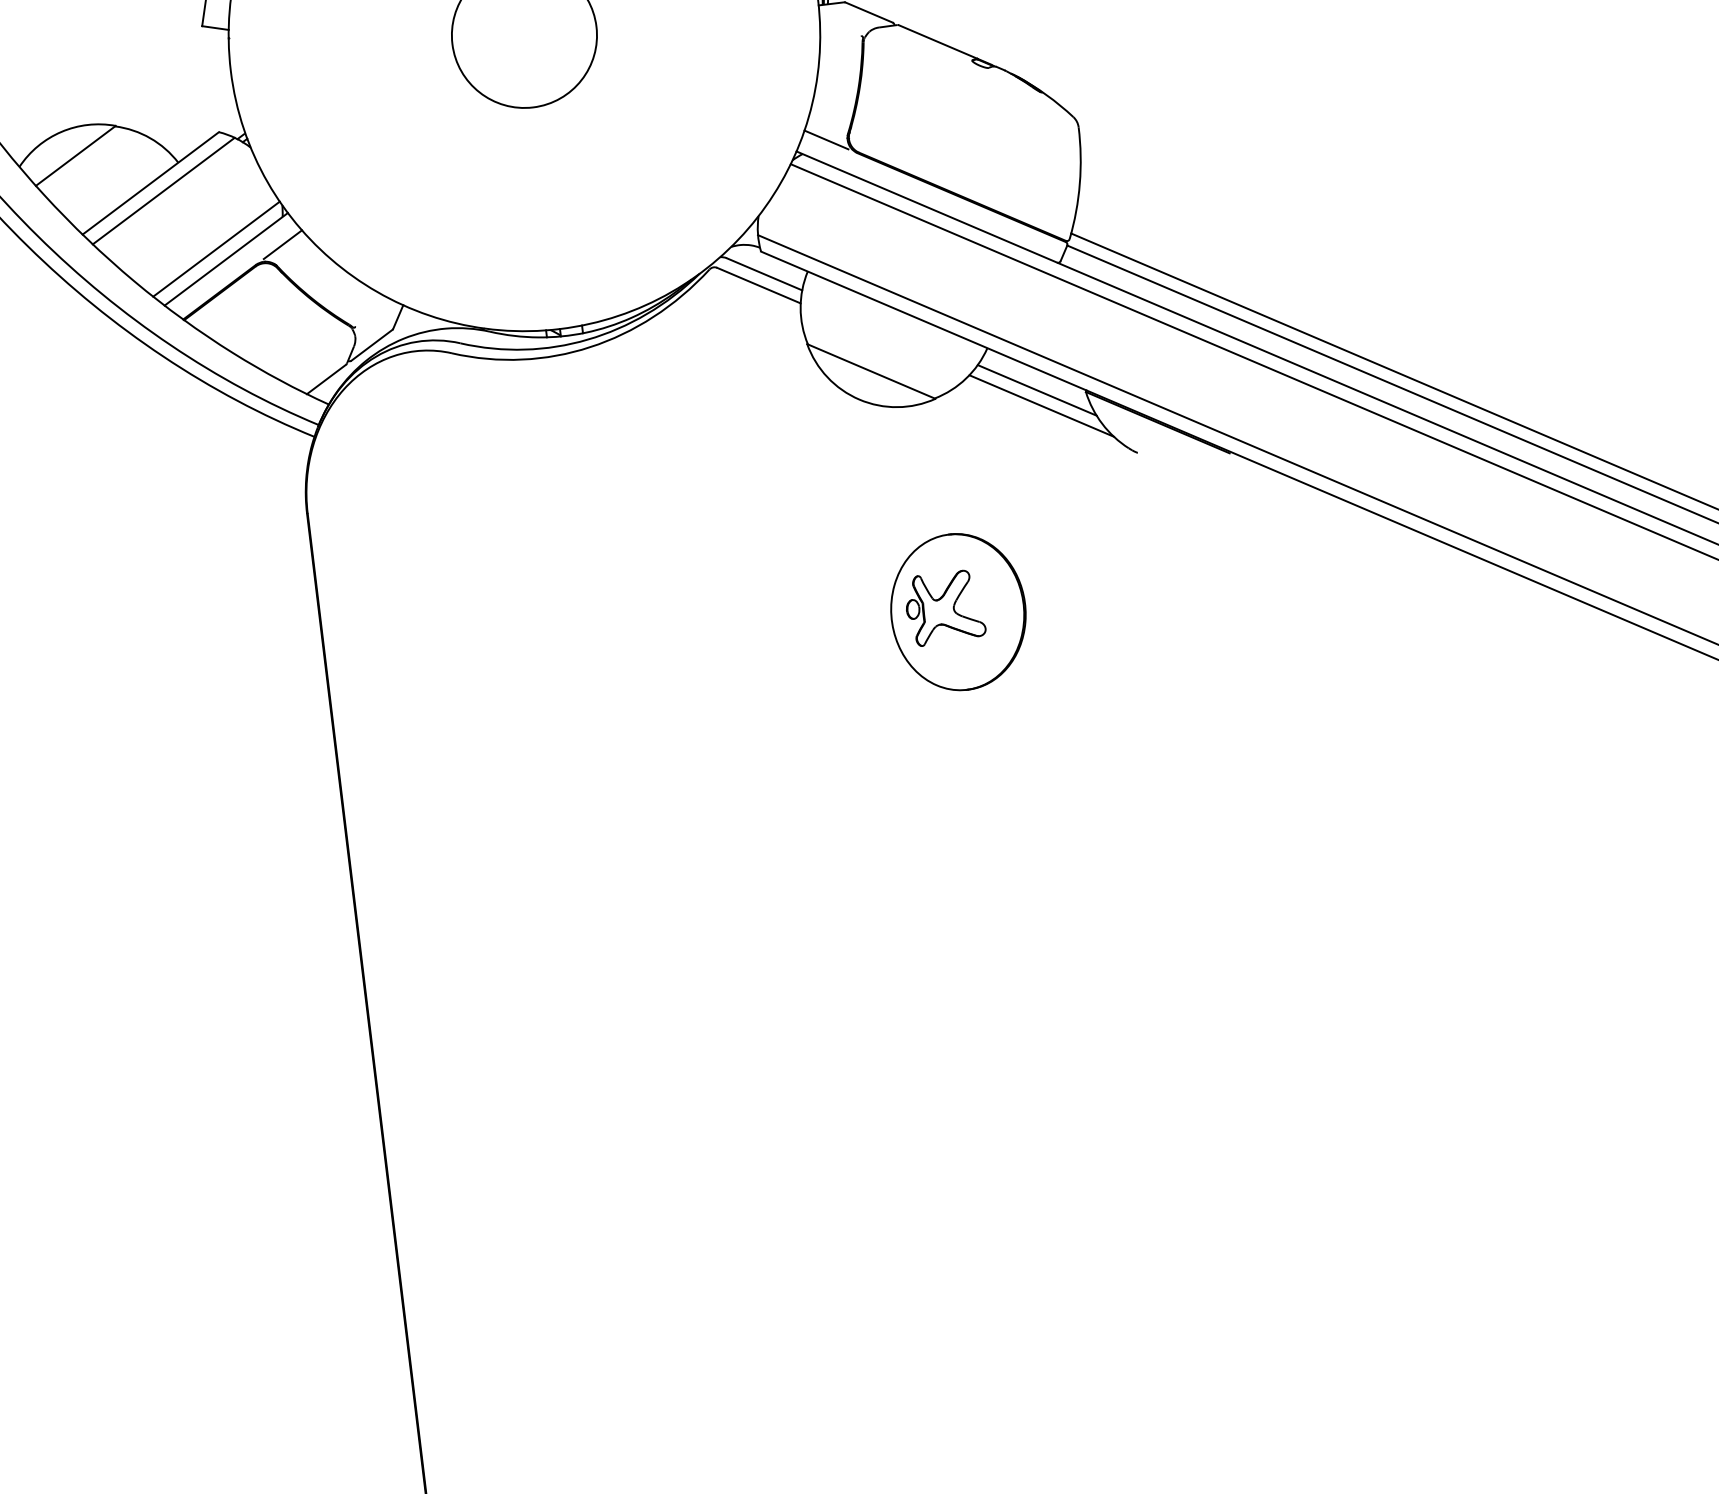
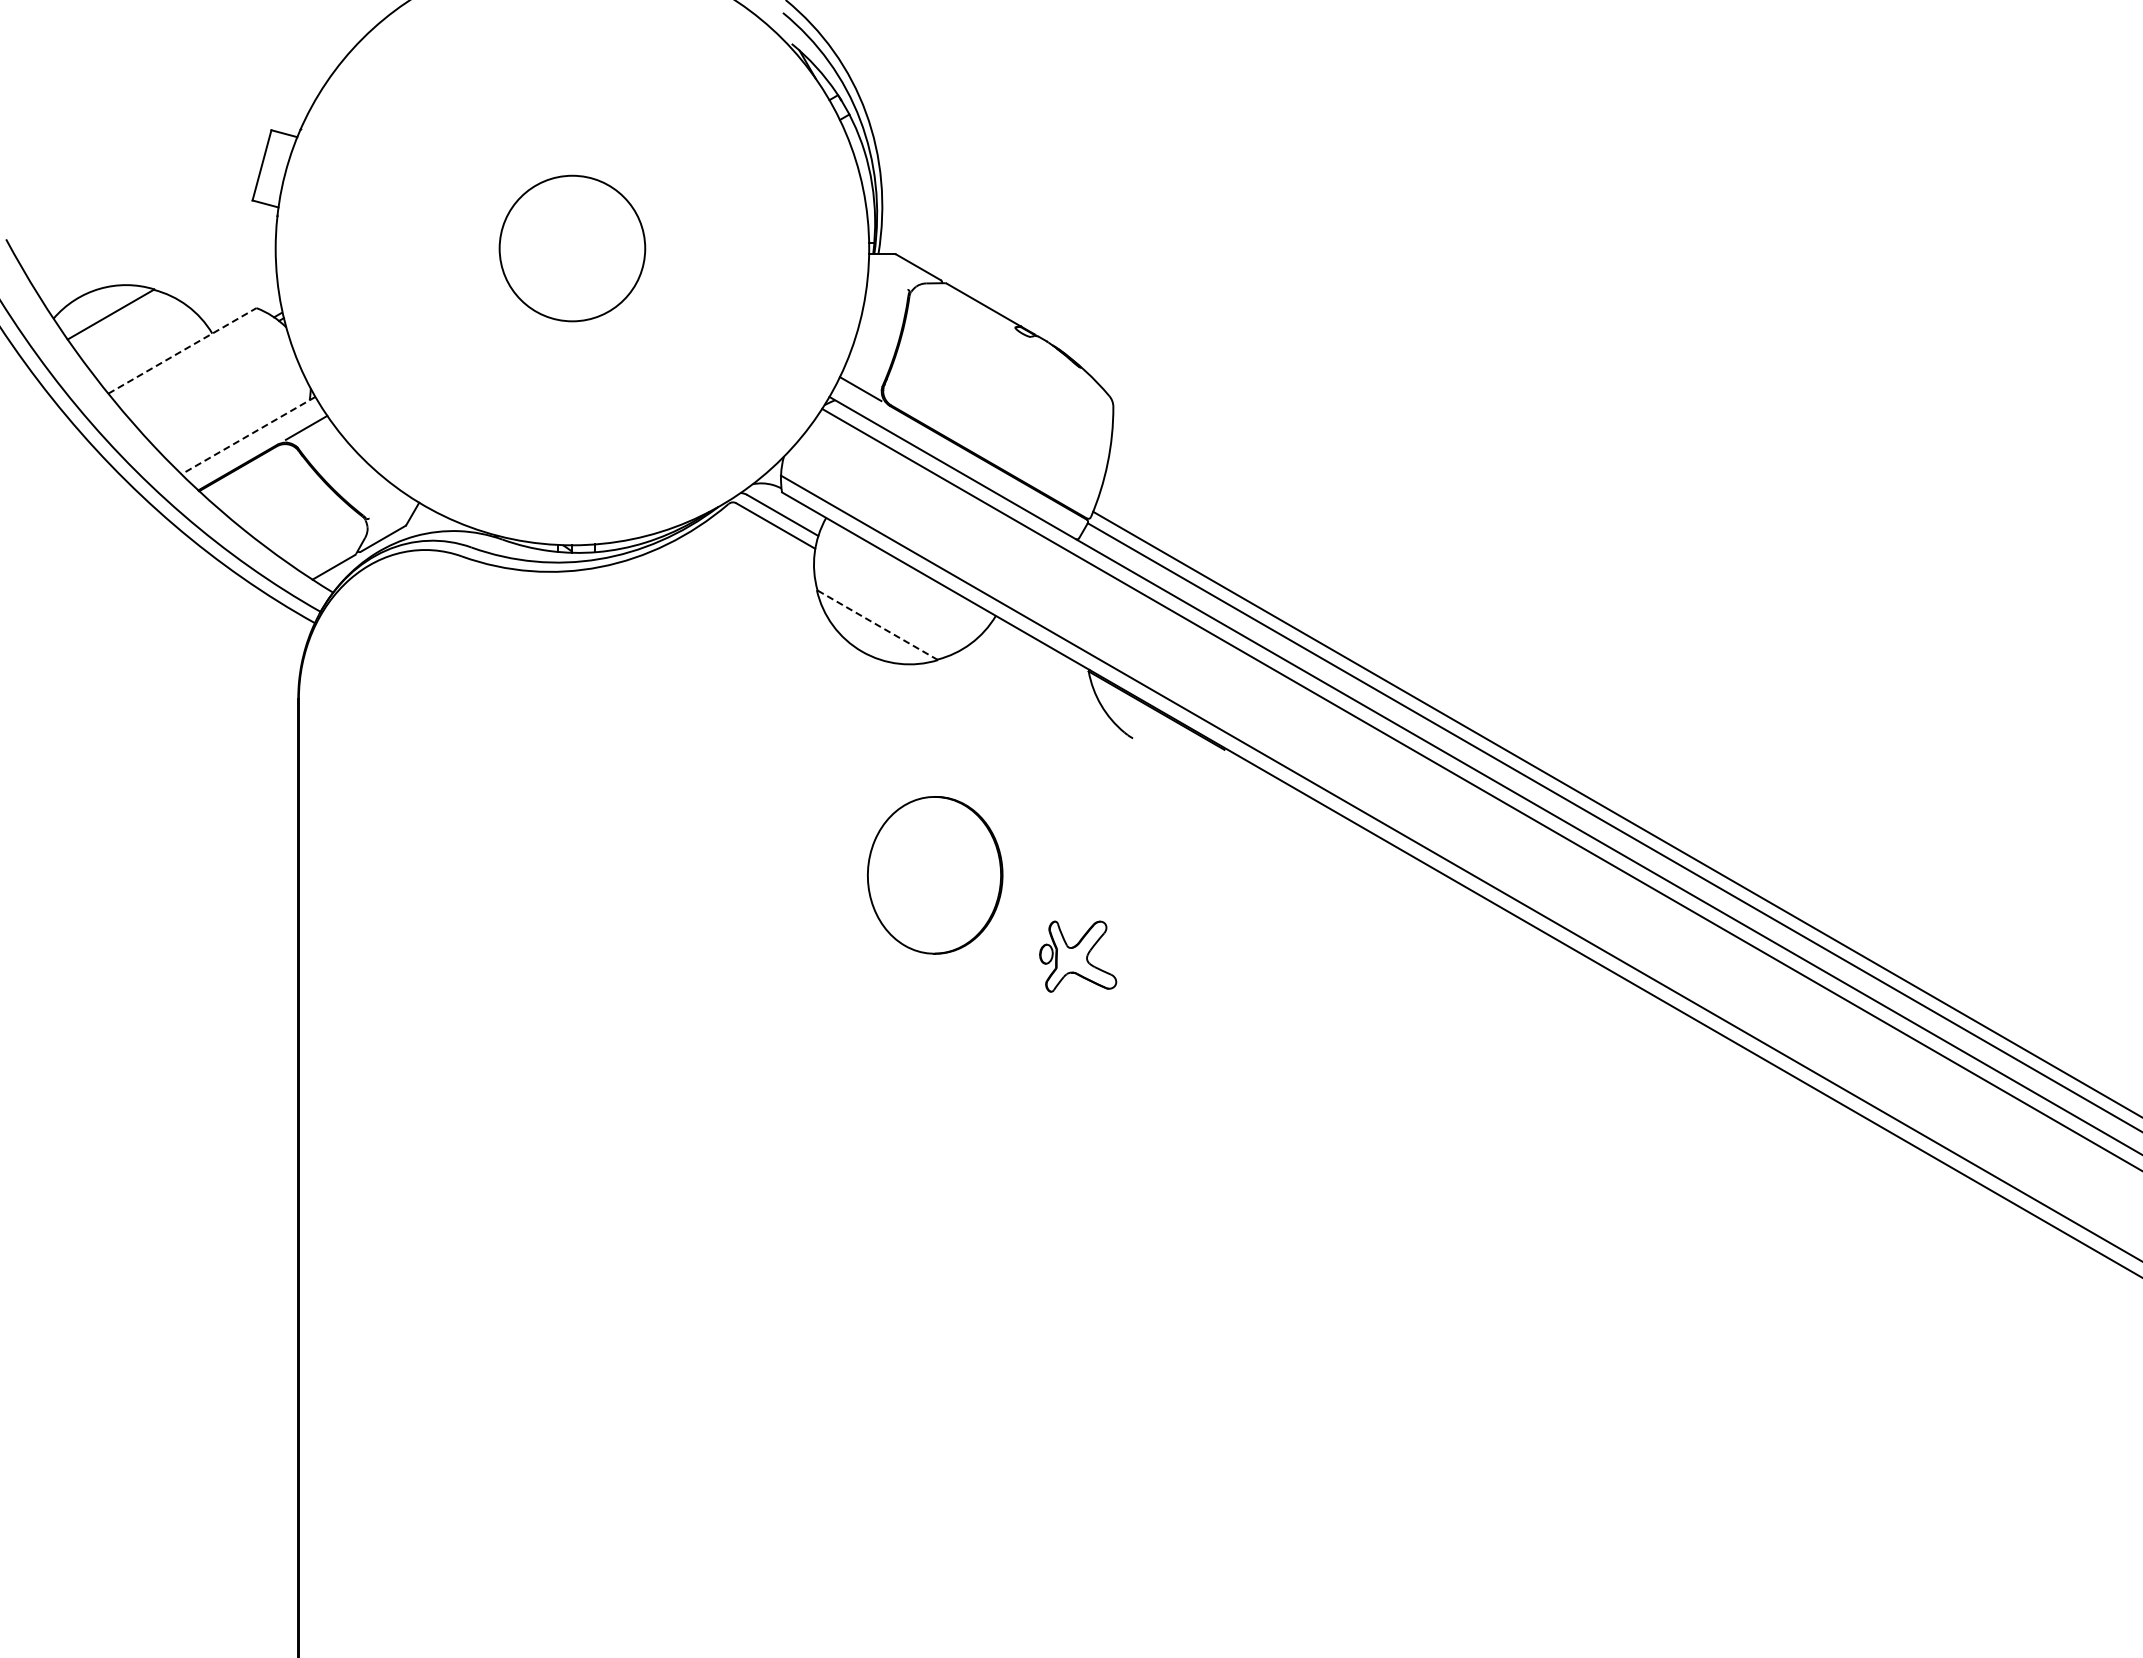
line: (150, 182) -> (182, 350), solid -> dashed
line: (163, 190) -> (194, 359), removed
line: (216, 249) -> (239, 424), removed
line: (226, 259) -> (248, 435), solid -> dashed
line: (871, 371) -> (877, 625), solid -> dashed
line: (1037, 389) -> (1040, 663), removed
line: (1041, 405) -> (1042, 679), removed
part: (945, 607) -> (1078, 956), moved

